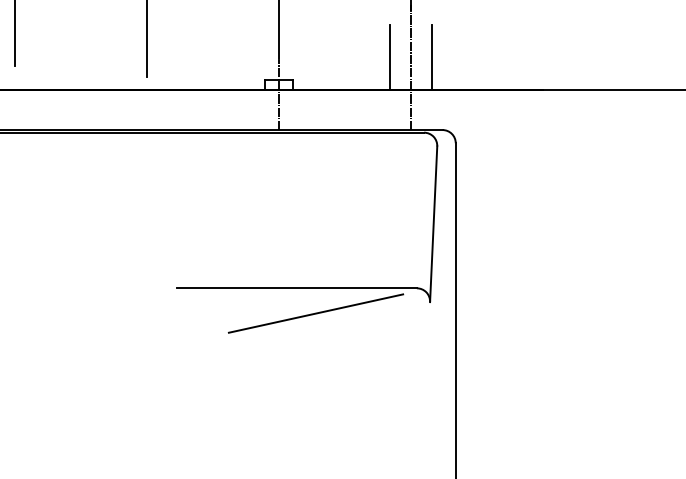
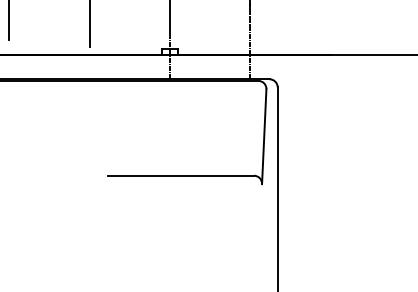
line: (389, 58) -> (237, 35), removed
line: (432, 58) -> (263, 35), removed
line: (315, 312) -> (192, 190), removed

